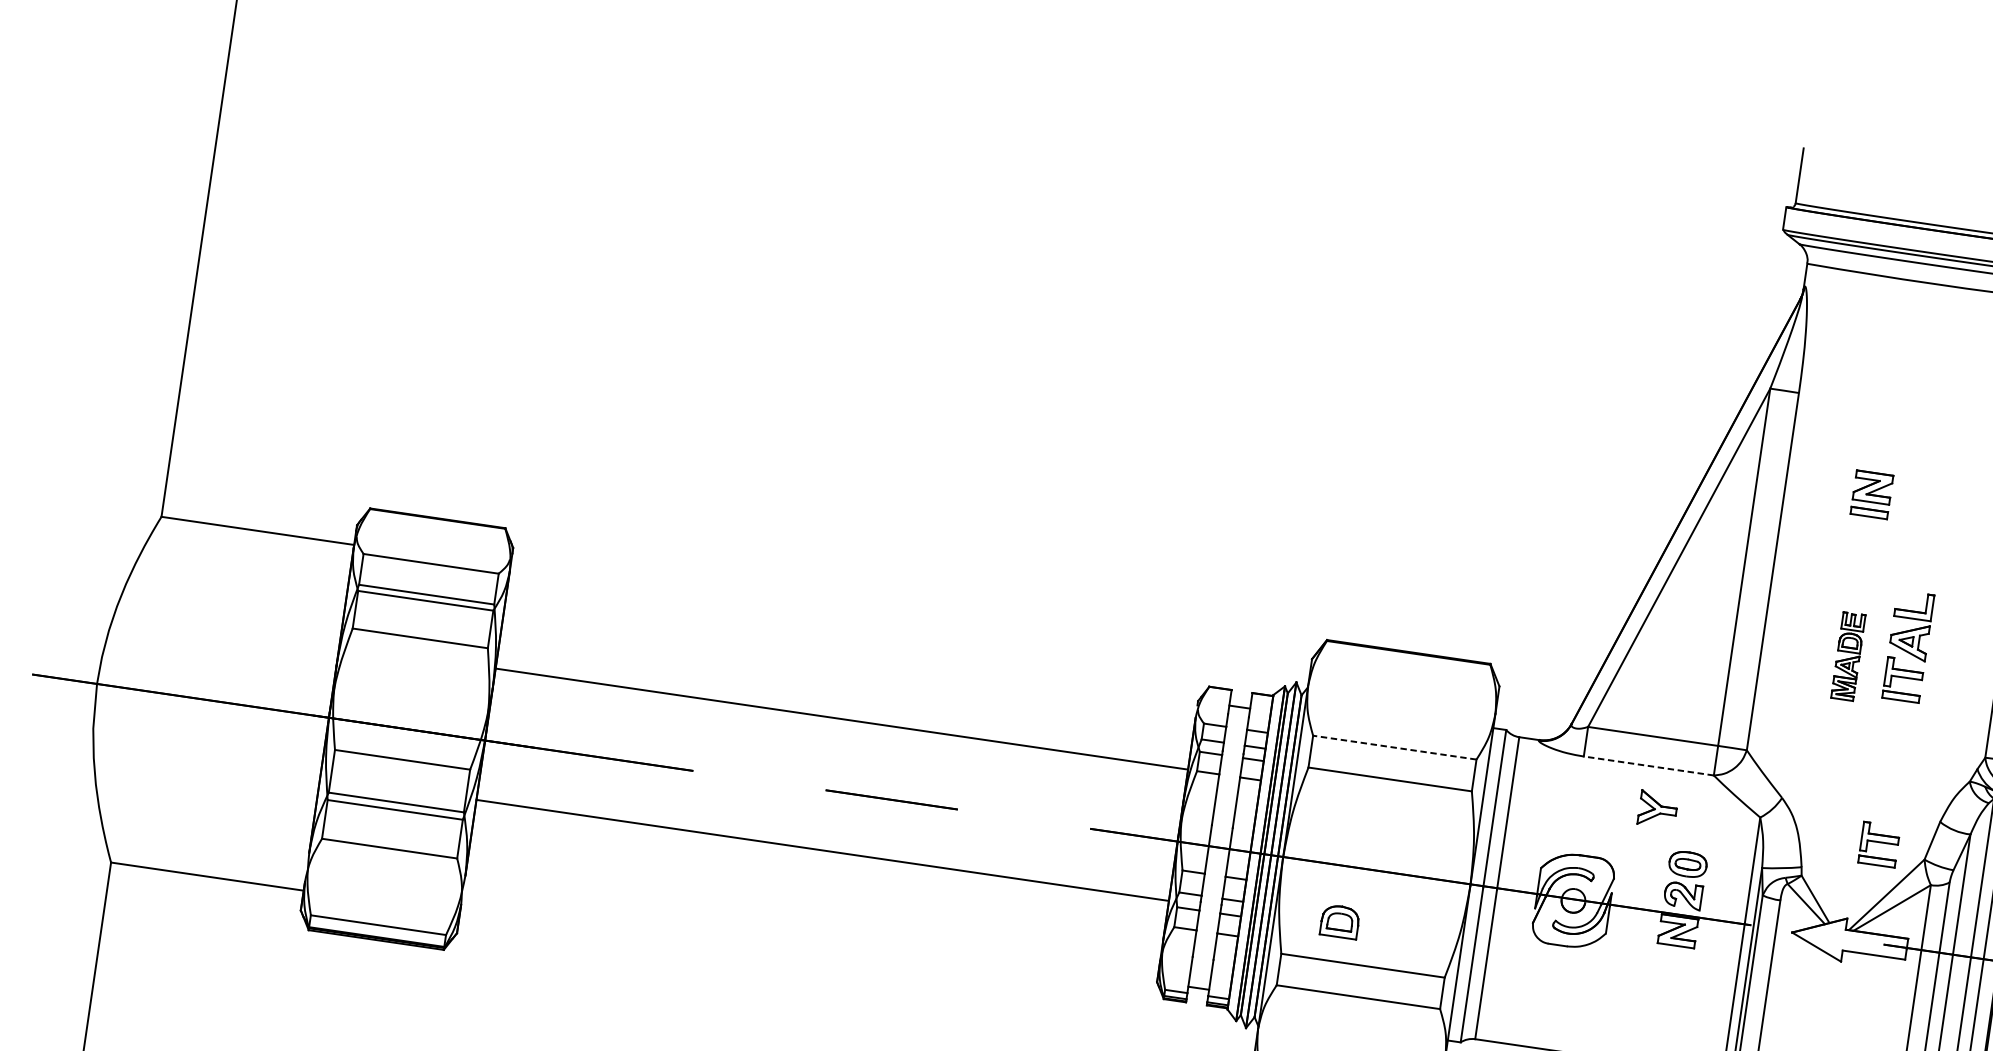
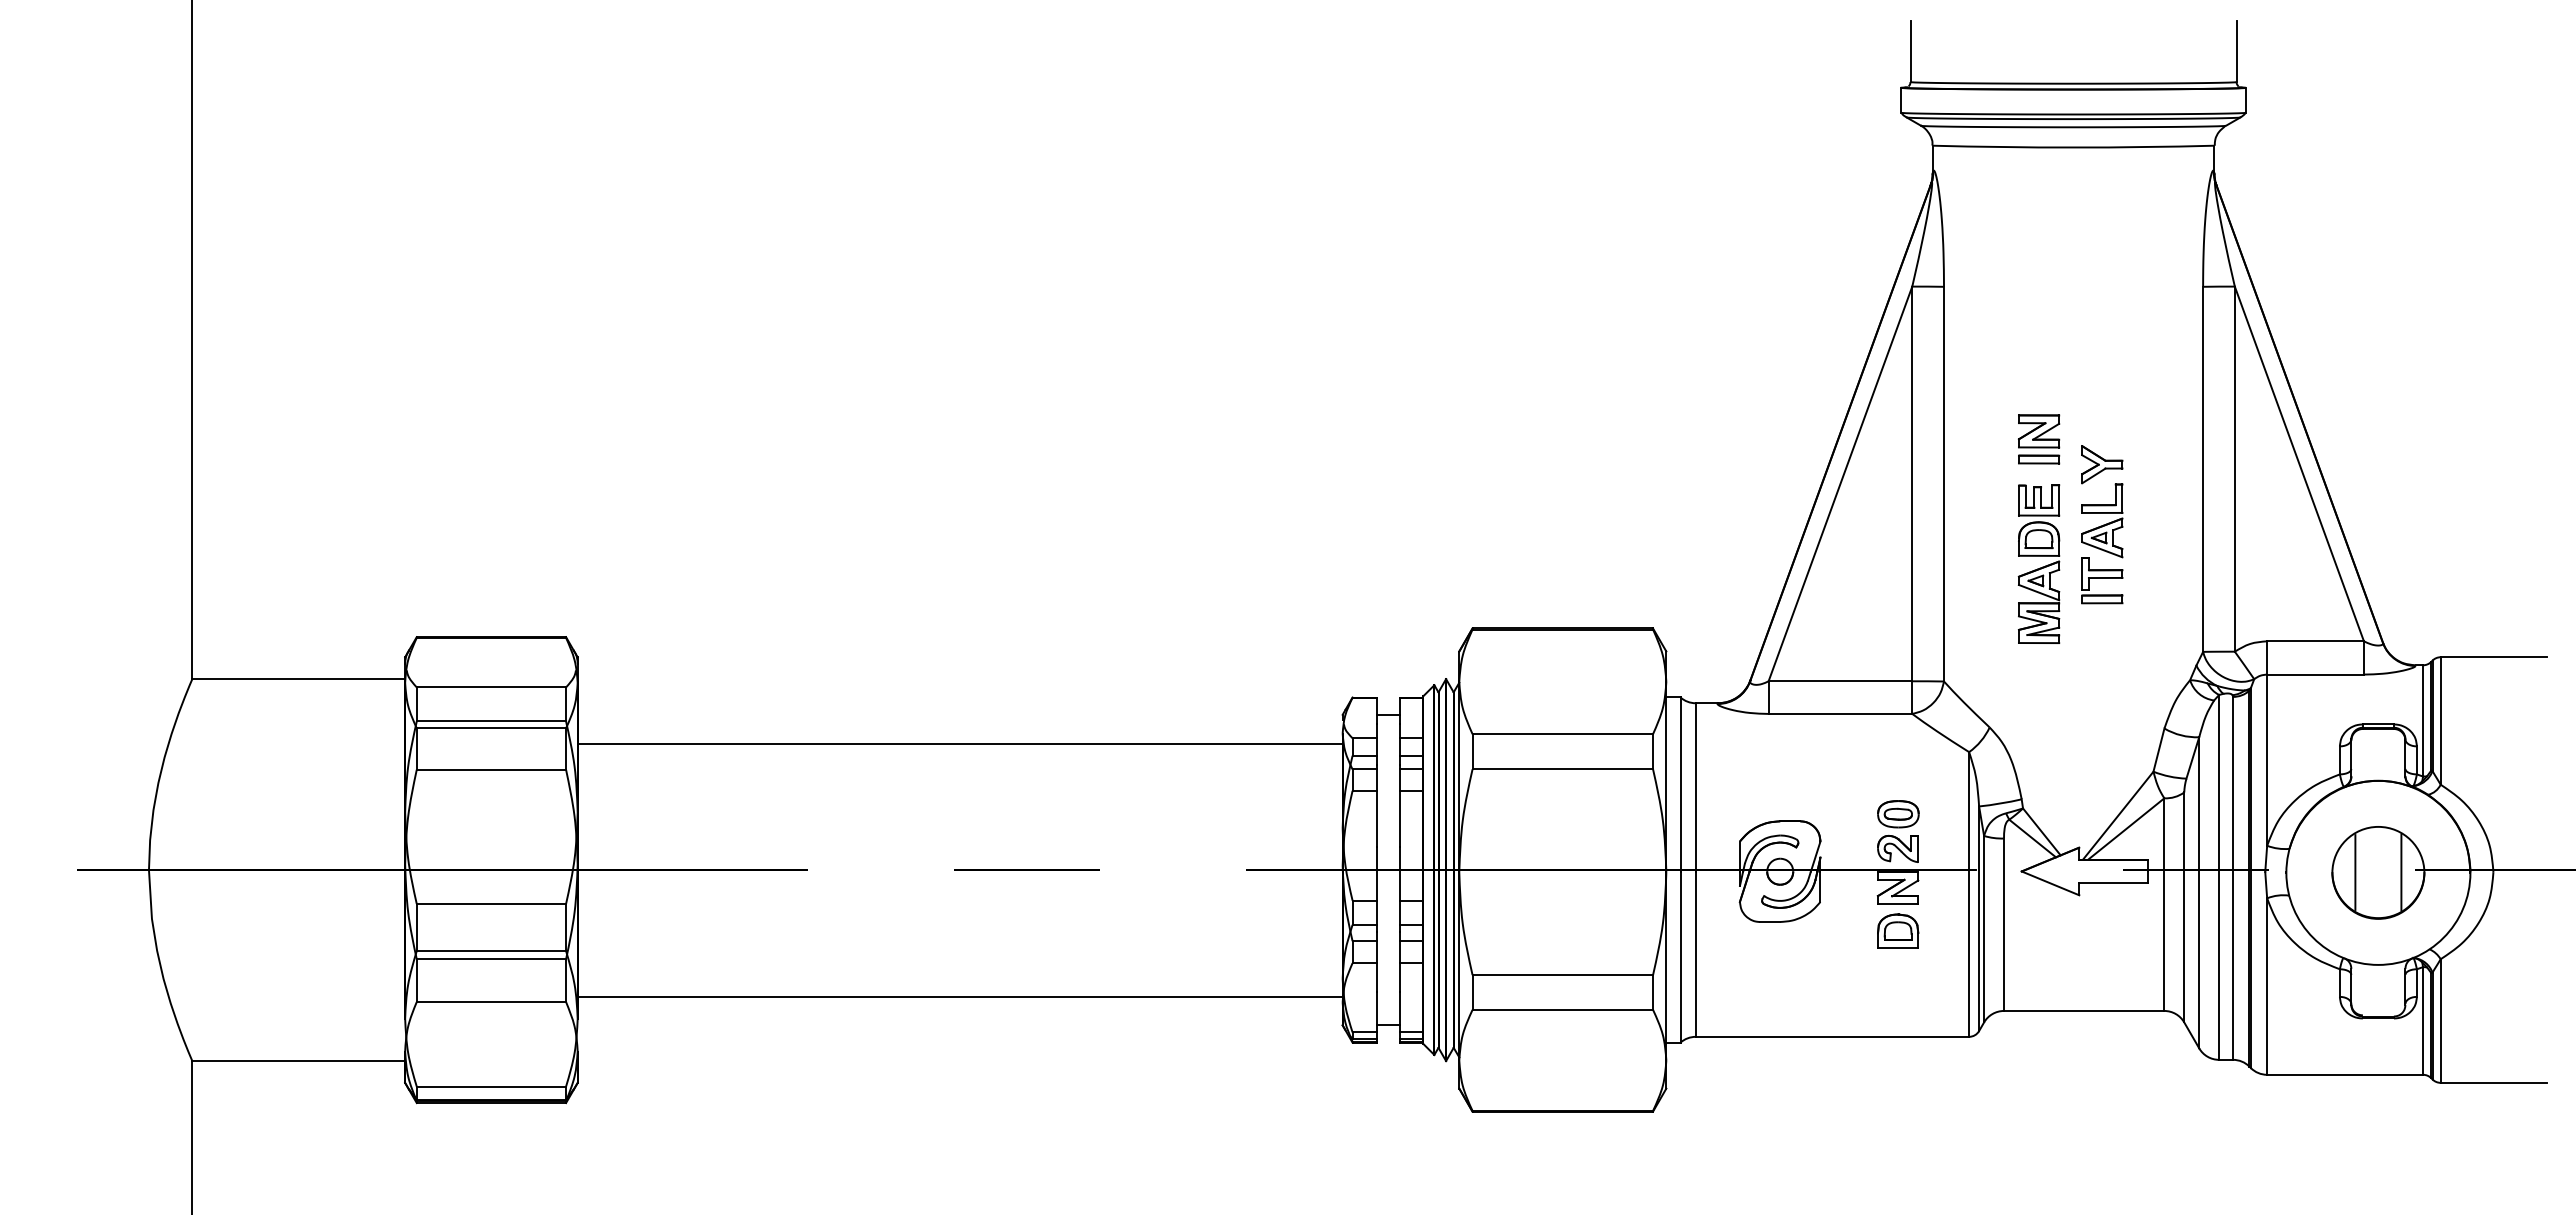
part: (1871, 494) -> (2038, 439), moved
part: (1847, 655) -> (2038, 563), size x1.67
line: (841, 718) -> (959, 743), moved
line: (1394, 747) -> (1562, 734), dashed -> solid
line: (1648, 765) -> (1840, 713), dashed -> solid
part: (1658, 809) -> (2102, 464), moved
part: (1879, 844) -> (2102, 762), removed
line: (822, 850) -> (959, 996), moved
part: (1340, 921) -> (1898, 930), moved

